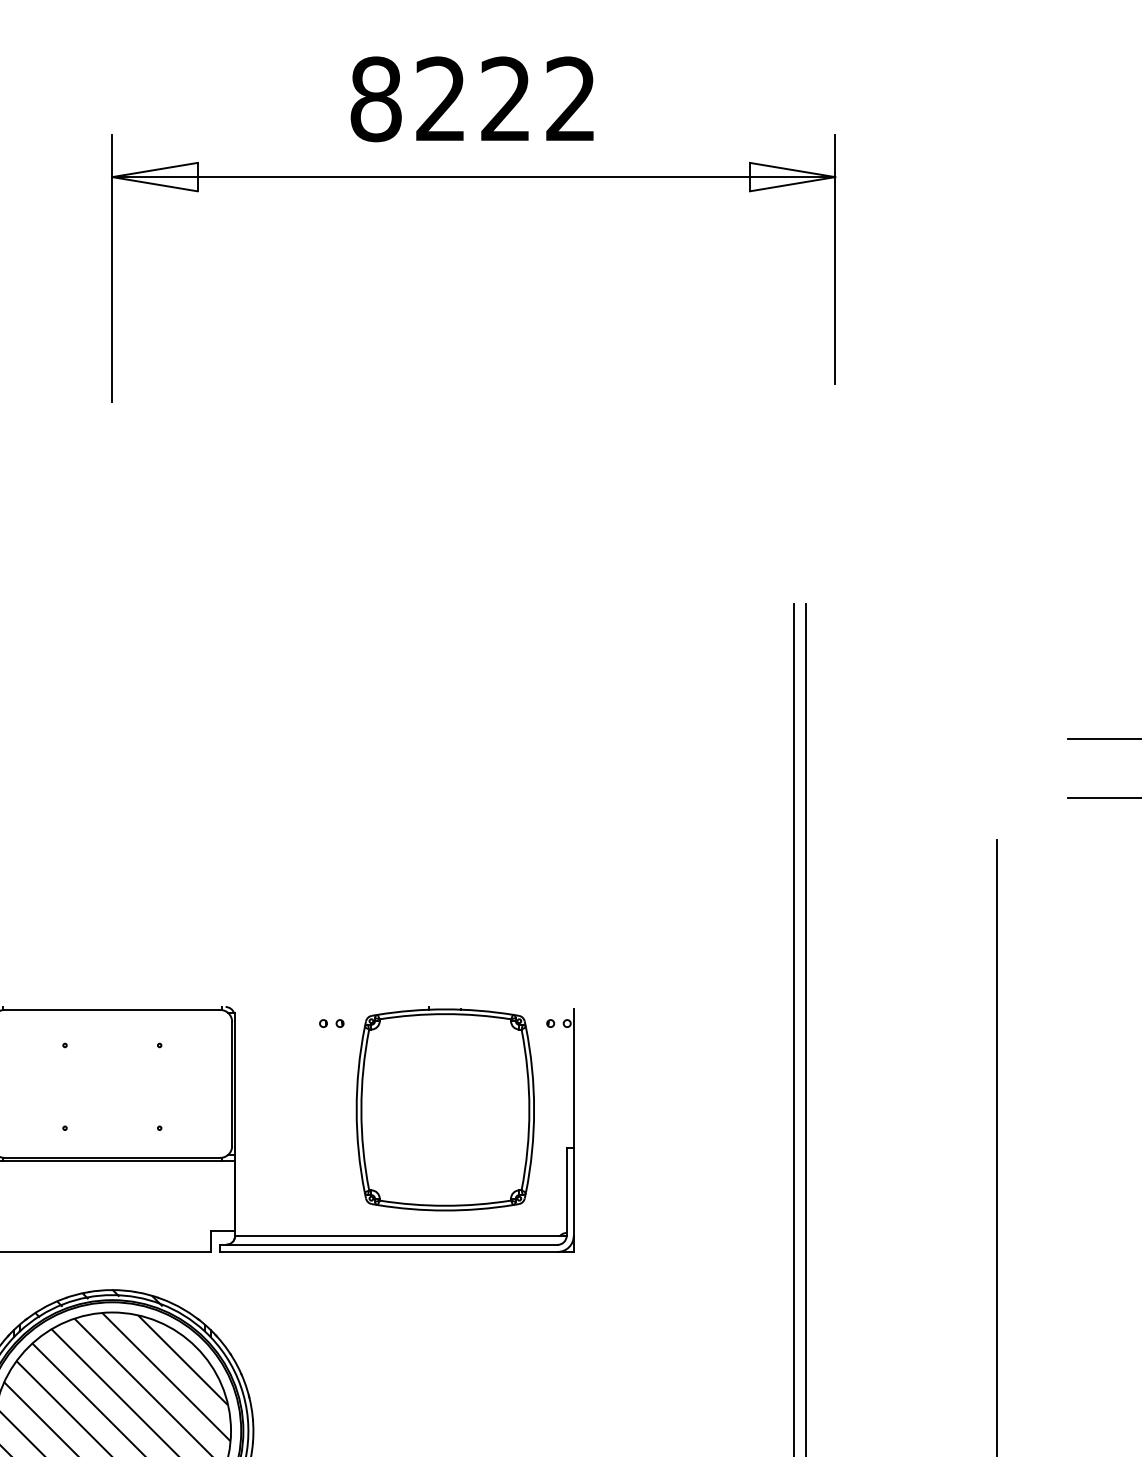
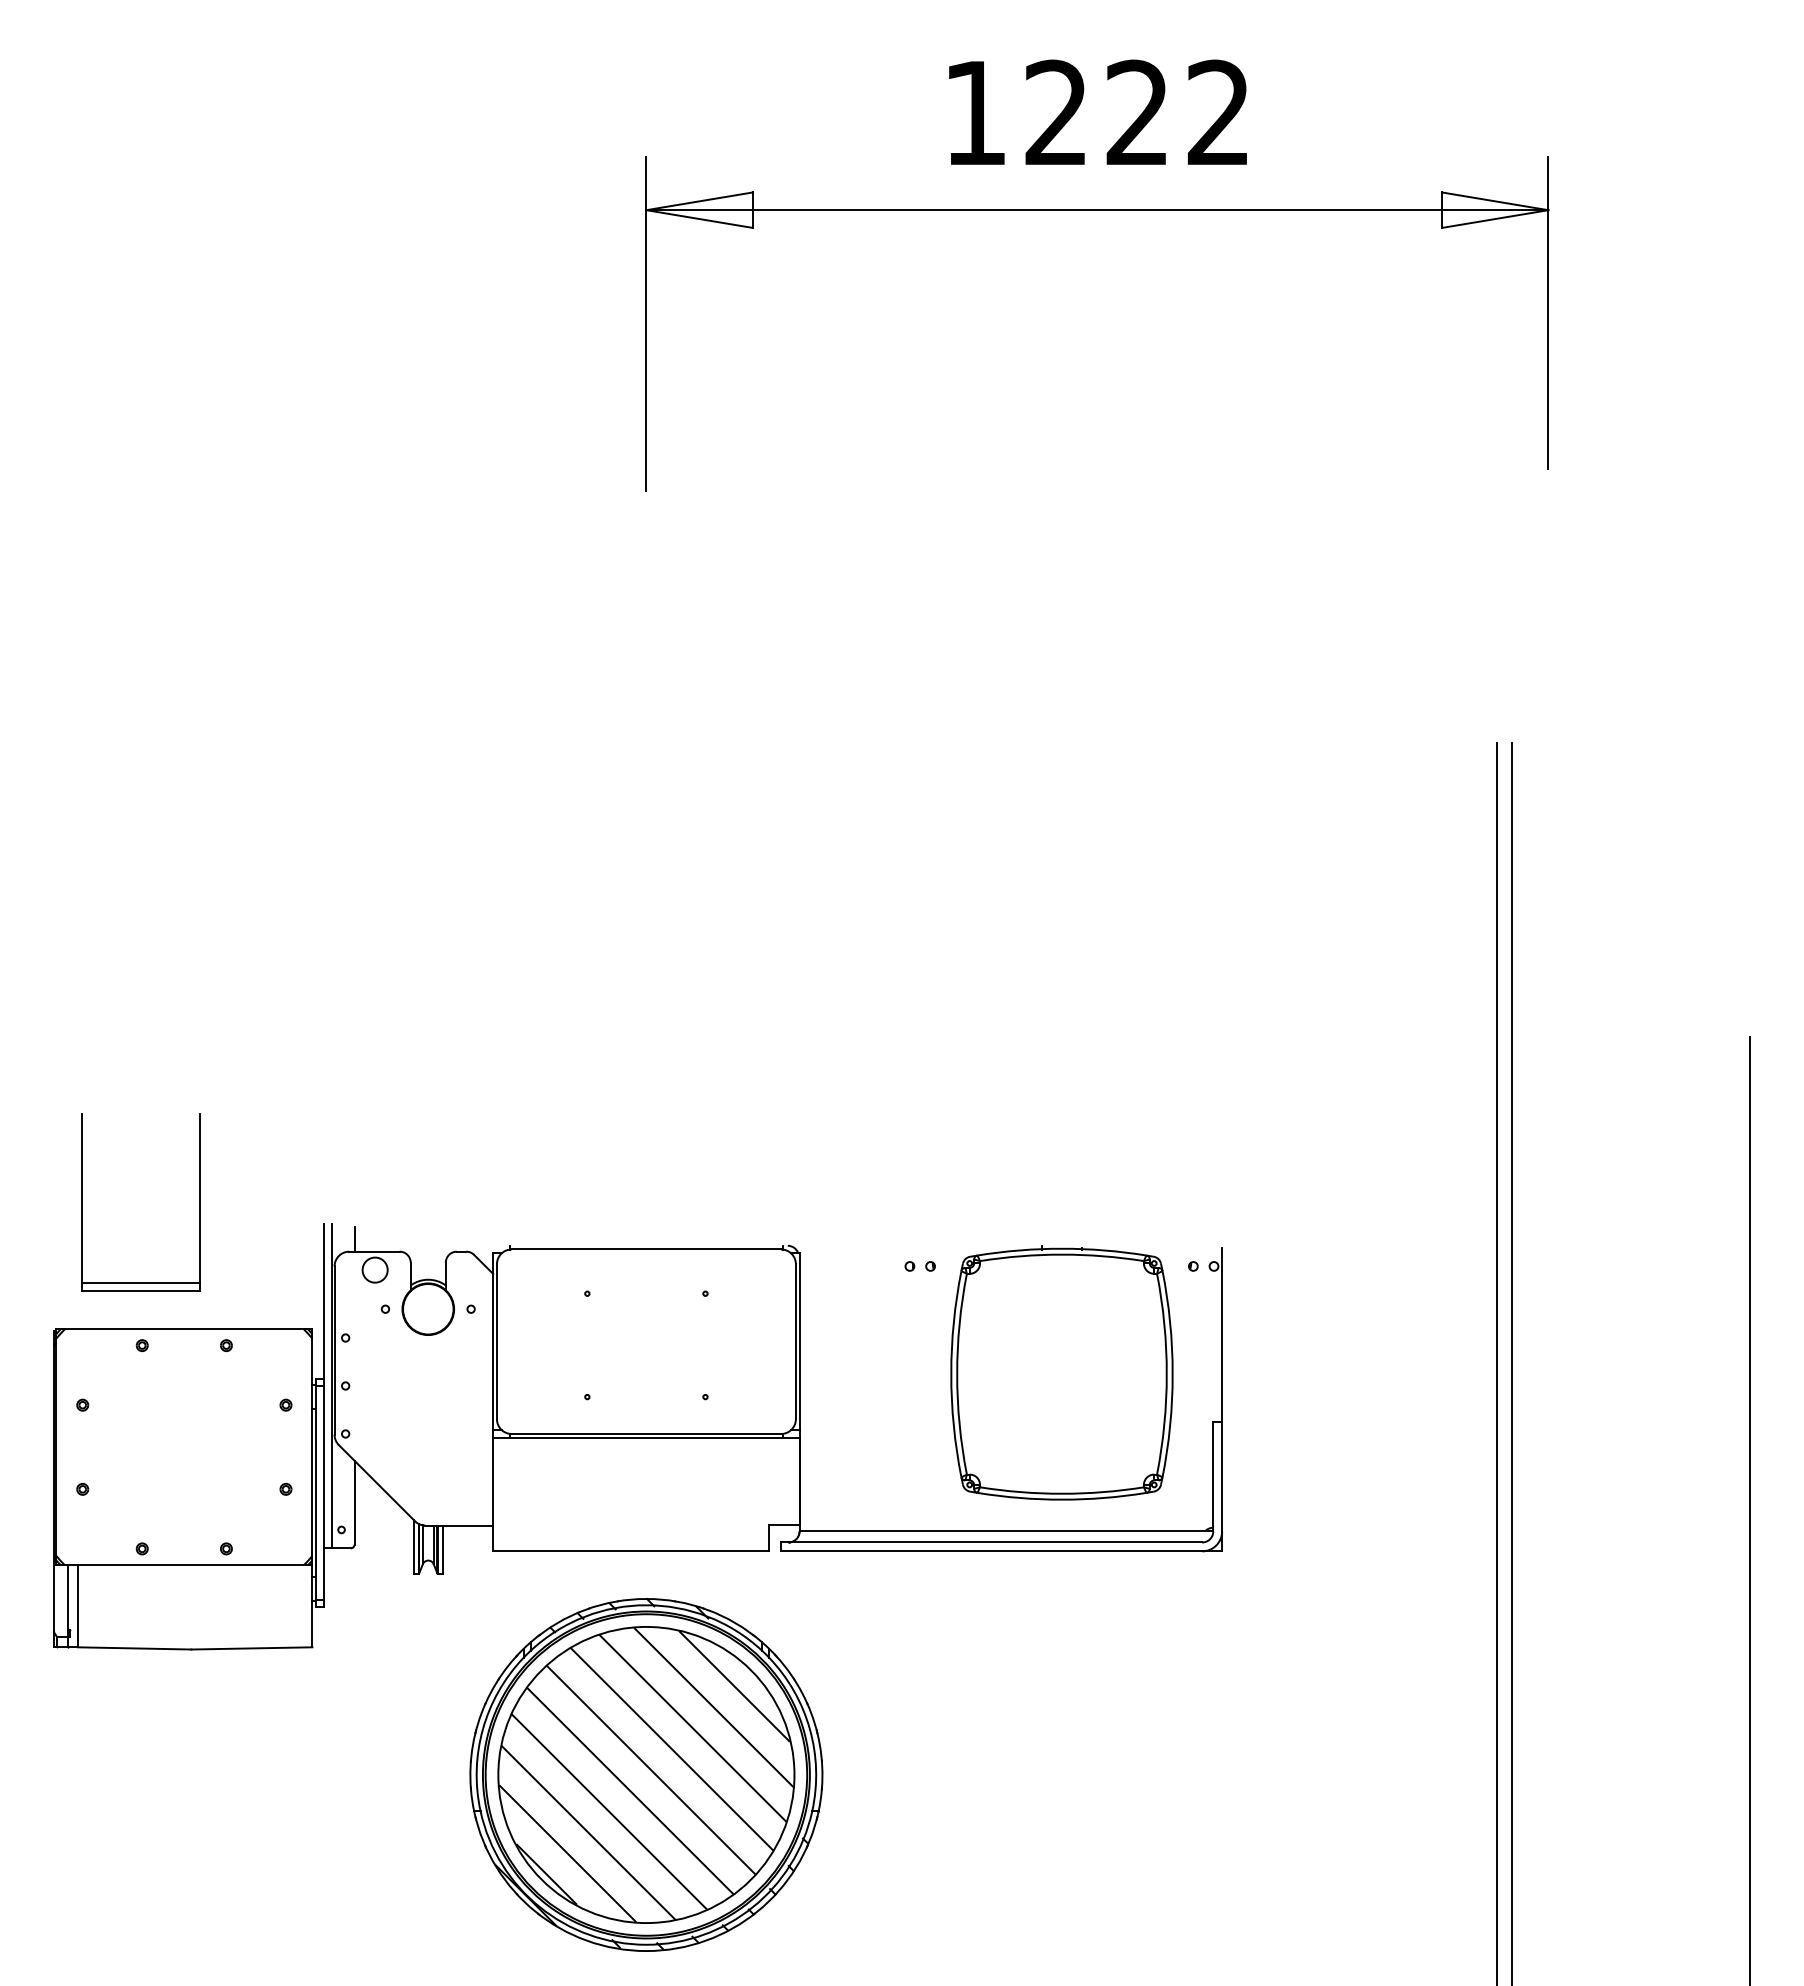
text: (376, 98) -> (975, 112), 8222 -> 1222

